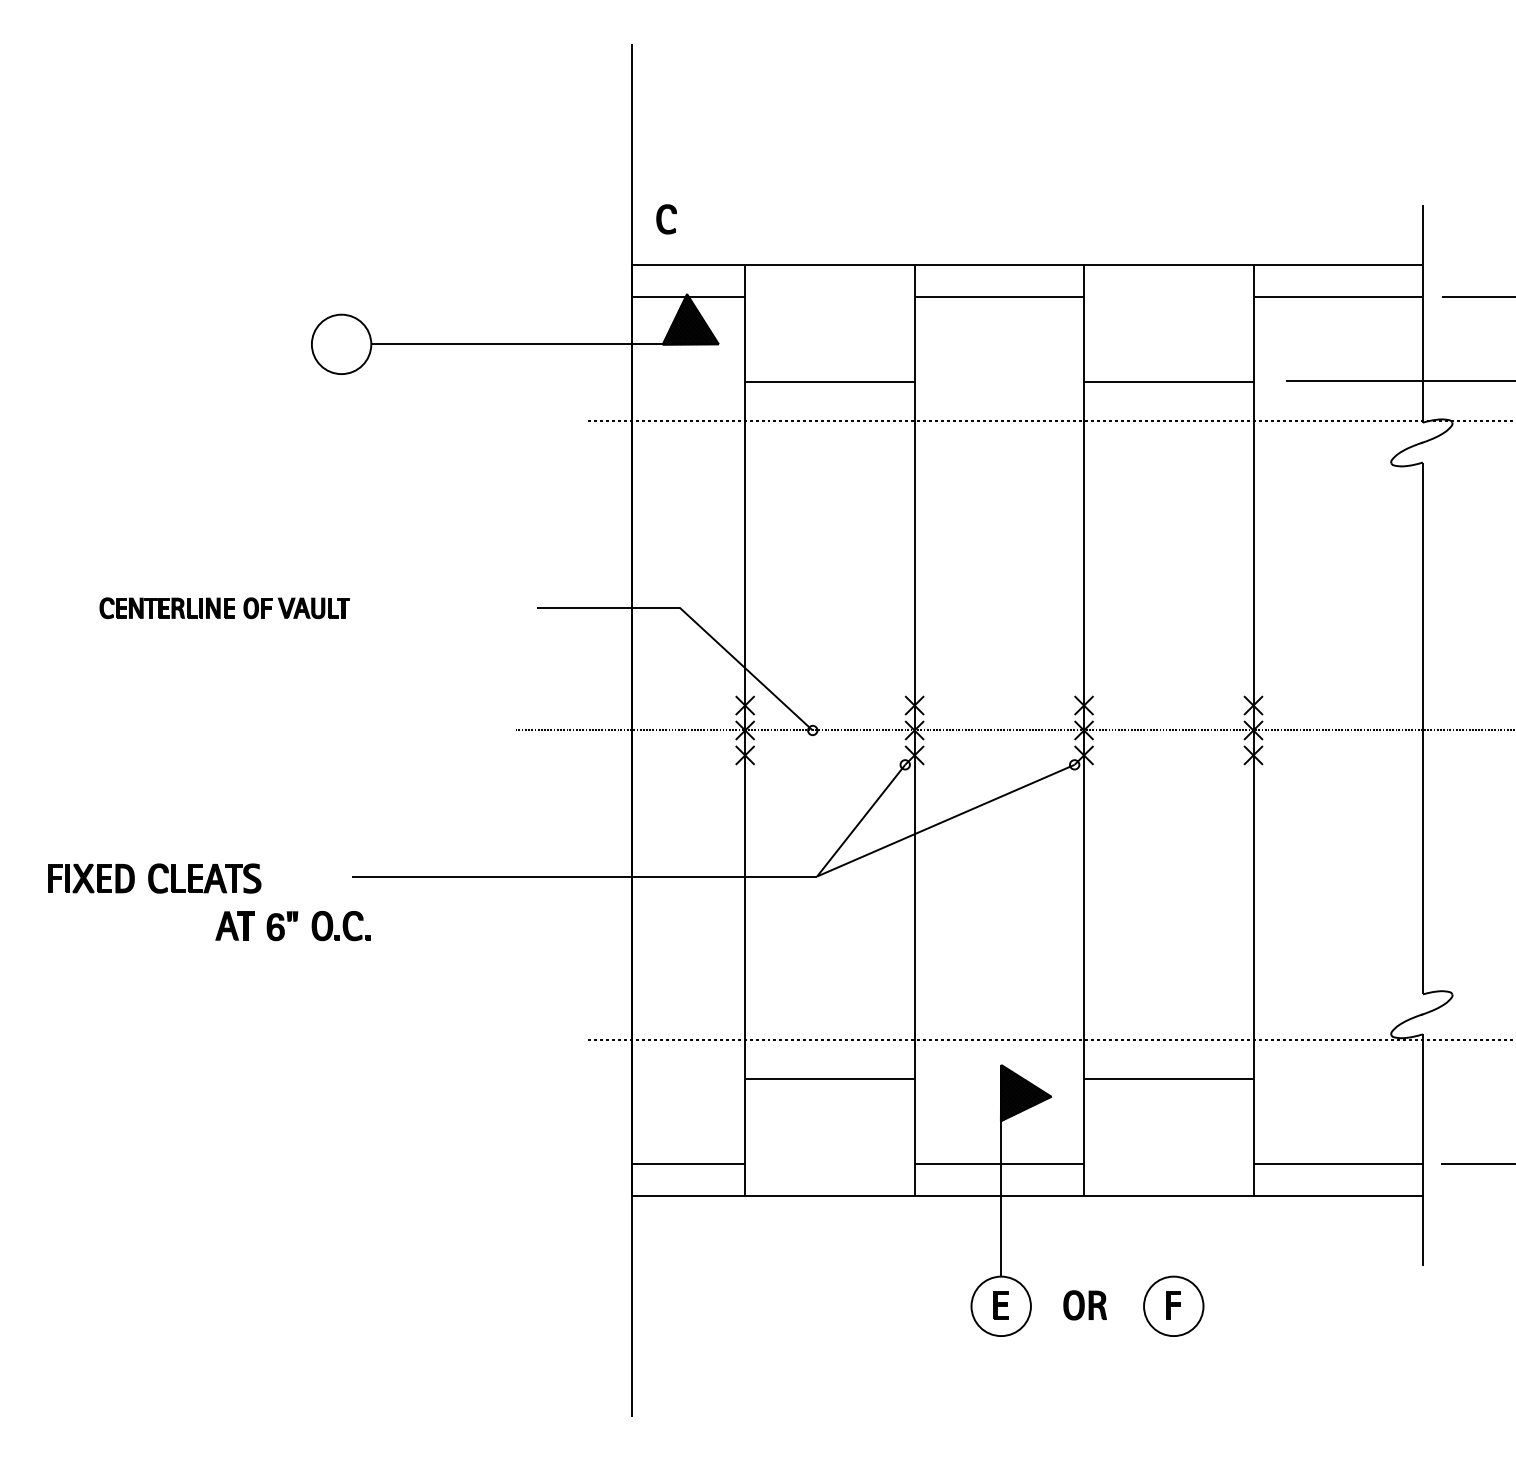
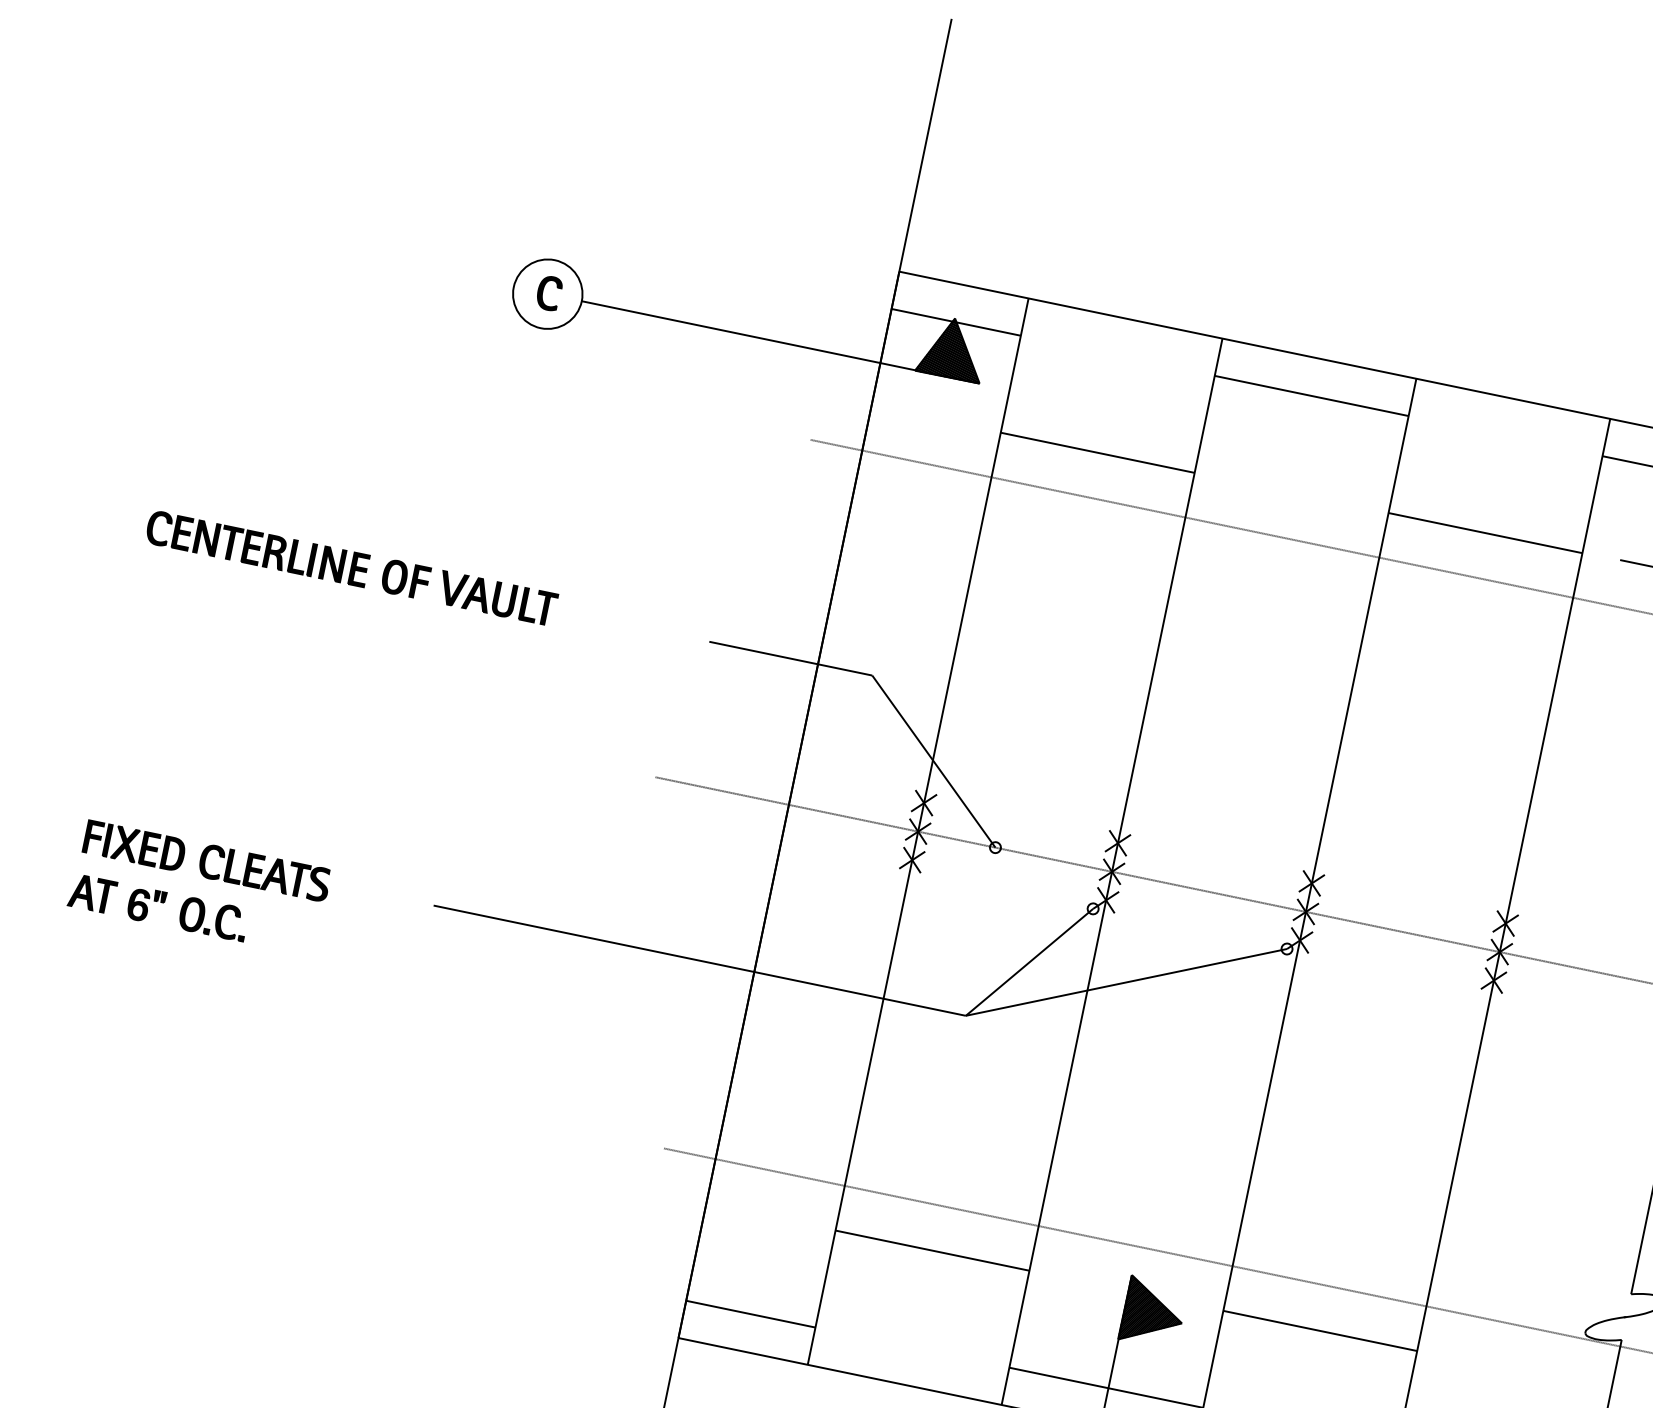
part: (666, 219) -> (549, 293), moved
part: (224, 608) -> (351, 568), size x1.43
part: (292, 926) -> (158, 908), moved

